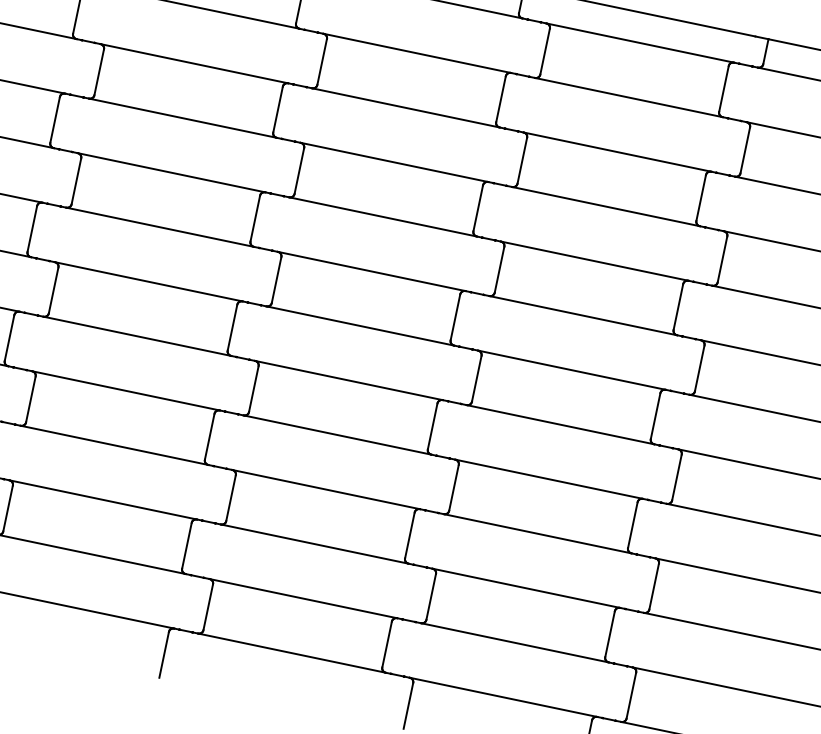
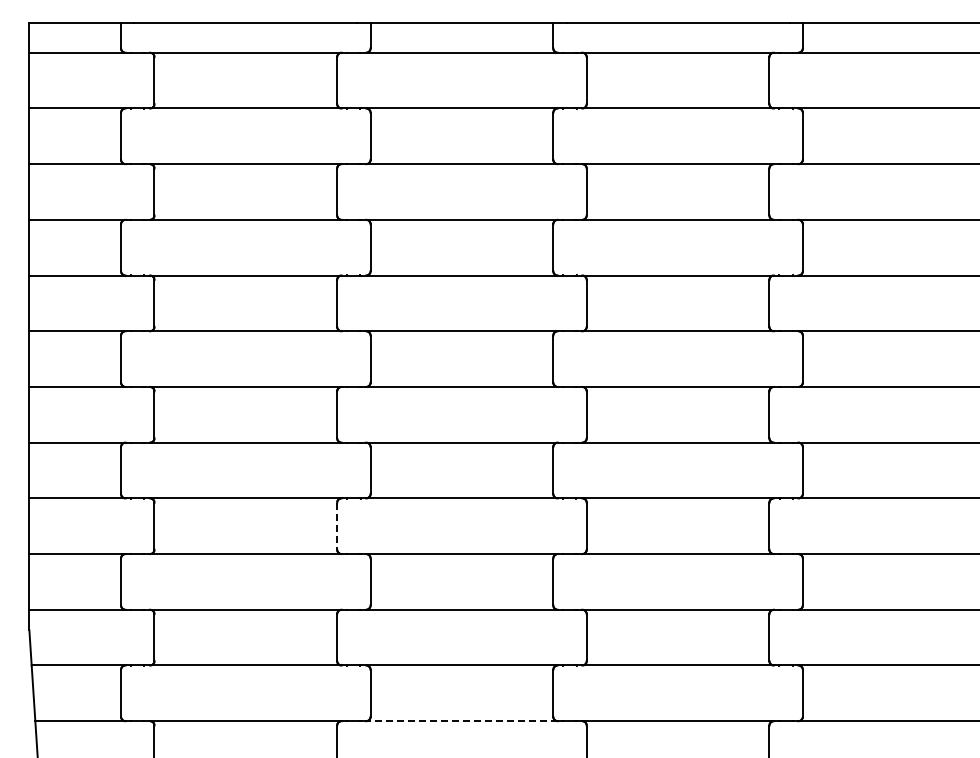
line: (209, 437) -> (337, 526), solid -> dashed
line: (291, 653) -> (461, 721), solid -> dashed

